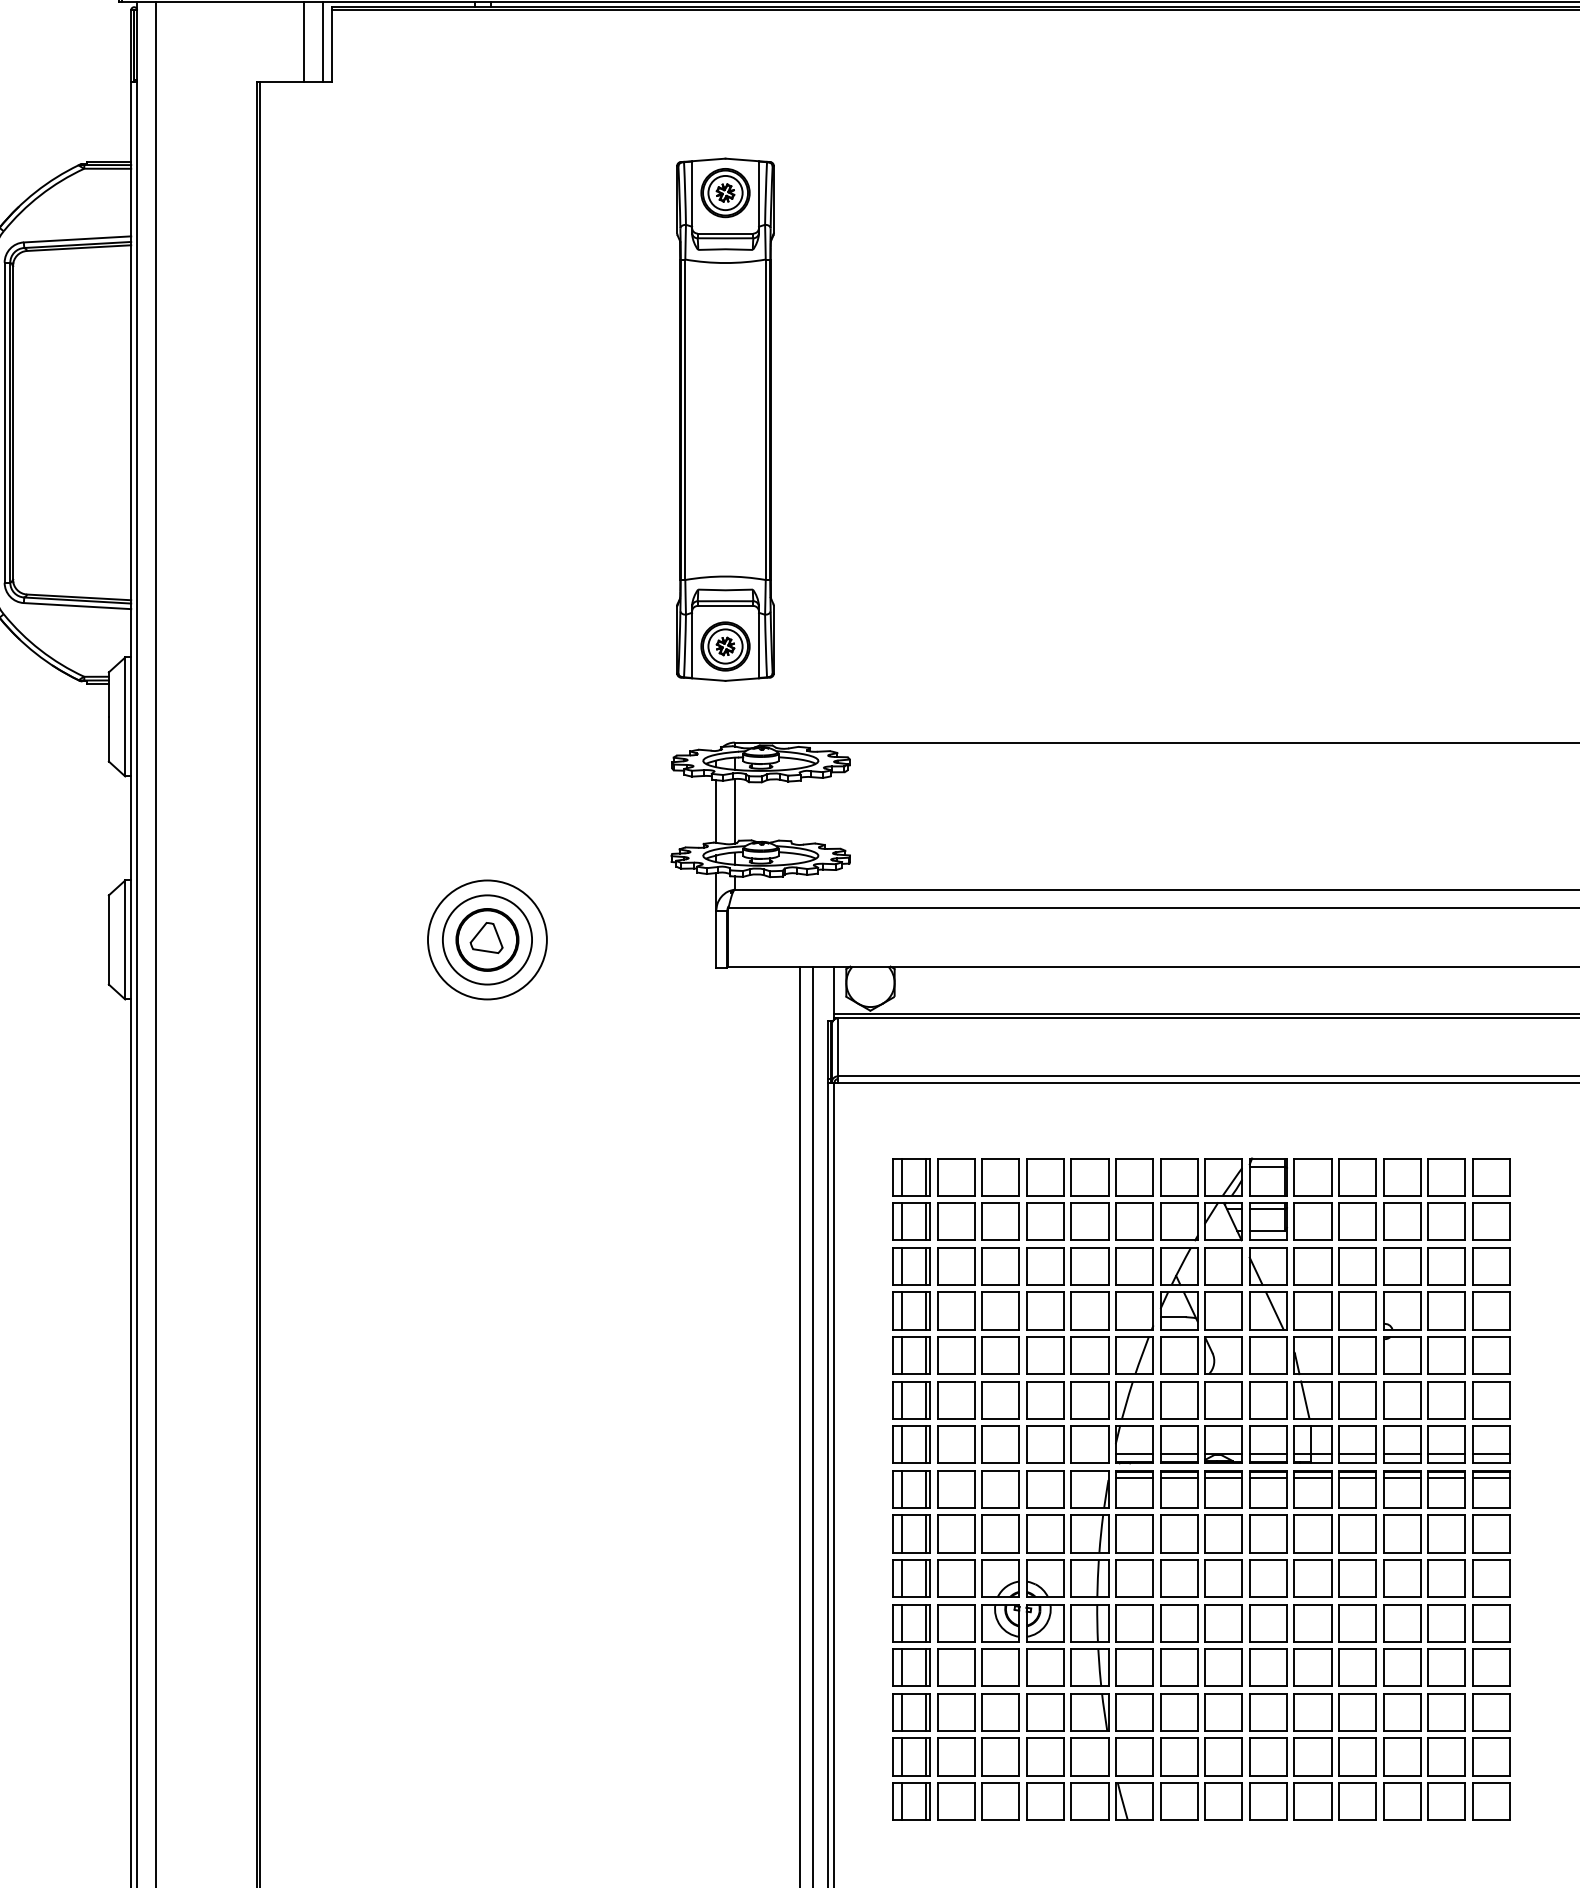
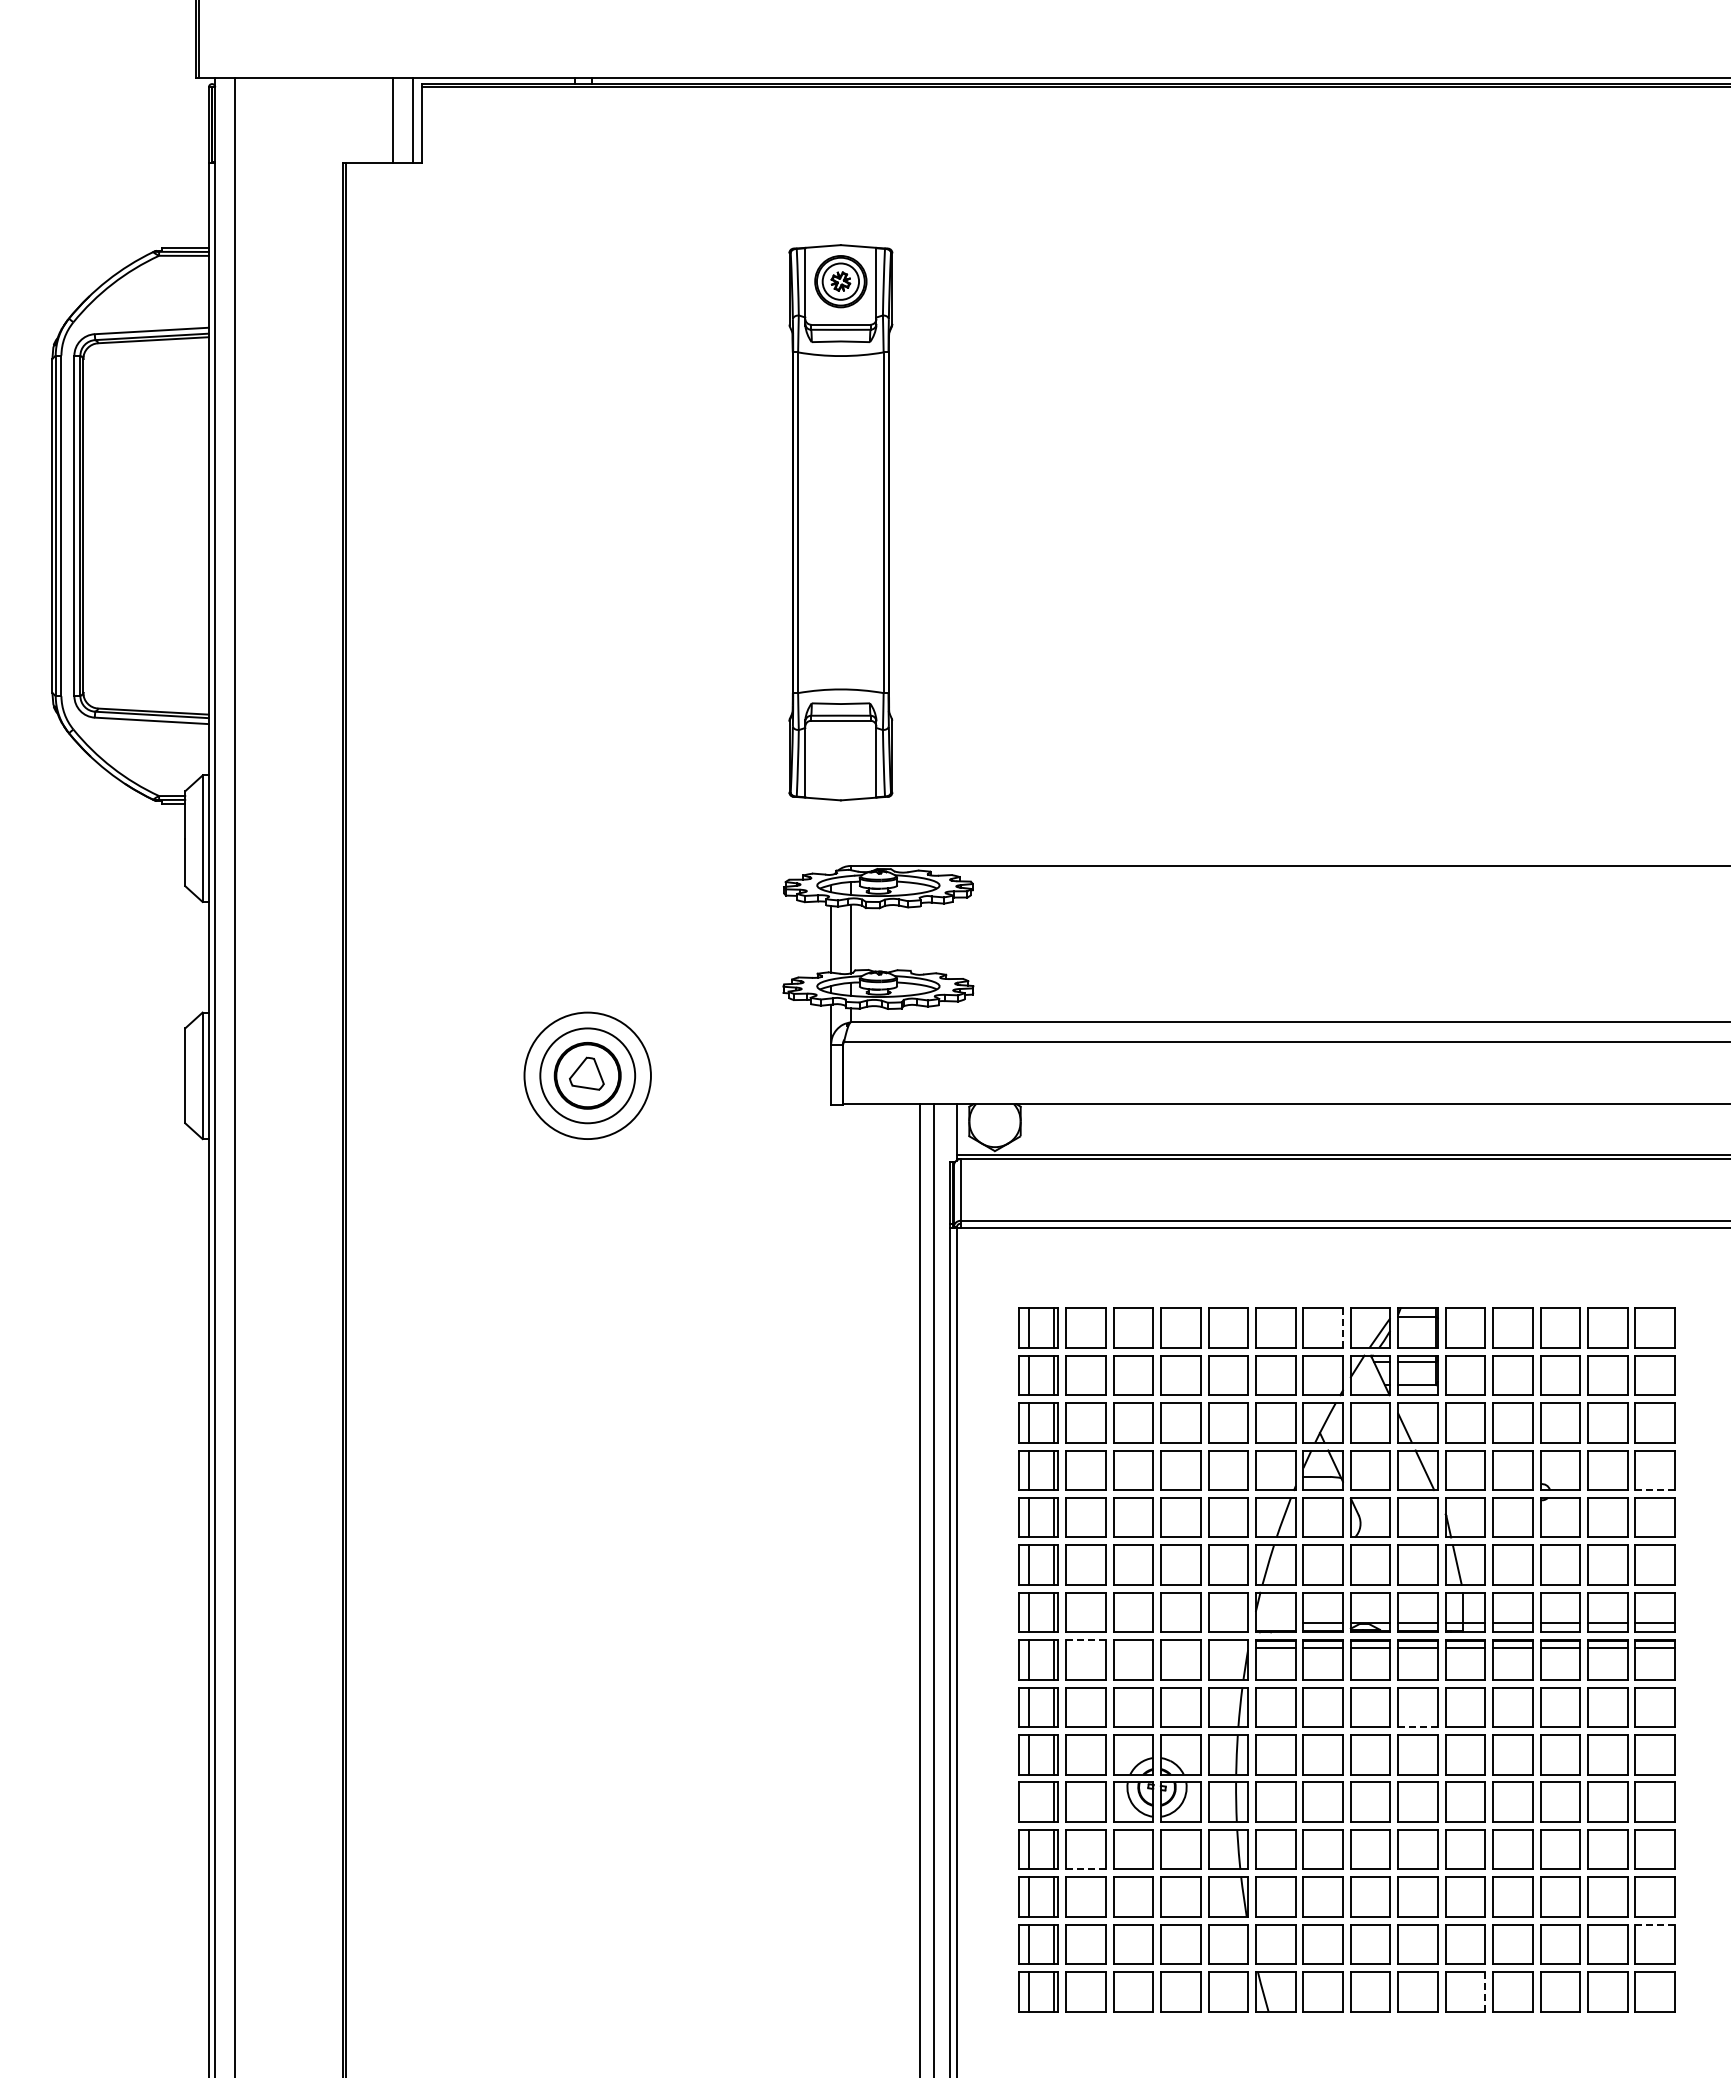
part: (725, 646) -> (840, 763), removed
line: (1197, 1177) -> (1342, 1328), solid -> dashed
line: (1491, 1329) -> (1655, 1490), solid -> dashed
line: (1134, 1454) -> (1275, 1622), removed
line: (956, 1471) -> (1086, 1640), solid -> dashed
line: (1268, 1552) -> (1418, 1727), solid -> dashed
line: (901, 1623) -> (1028, 1802), removed
line: (956, 1686) -> (1086, 1869), solid -> dashed
line: (1491, 1738) -> (1655, 1924), solid -> dashed
line: (1331, 1801) -> (1485, 1991), solid -> dashed

